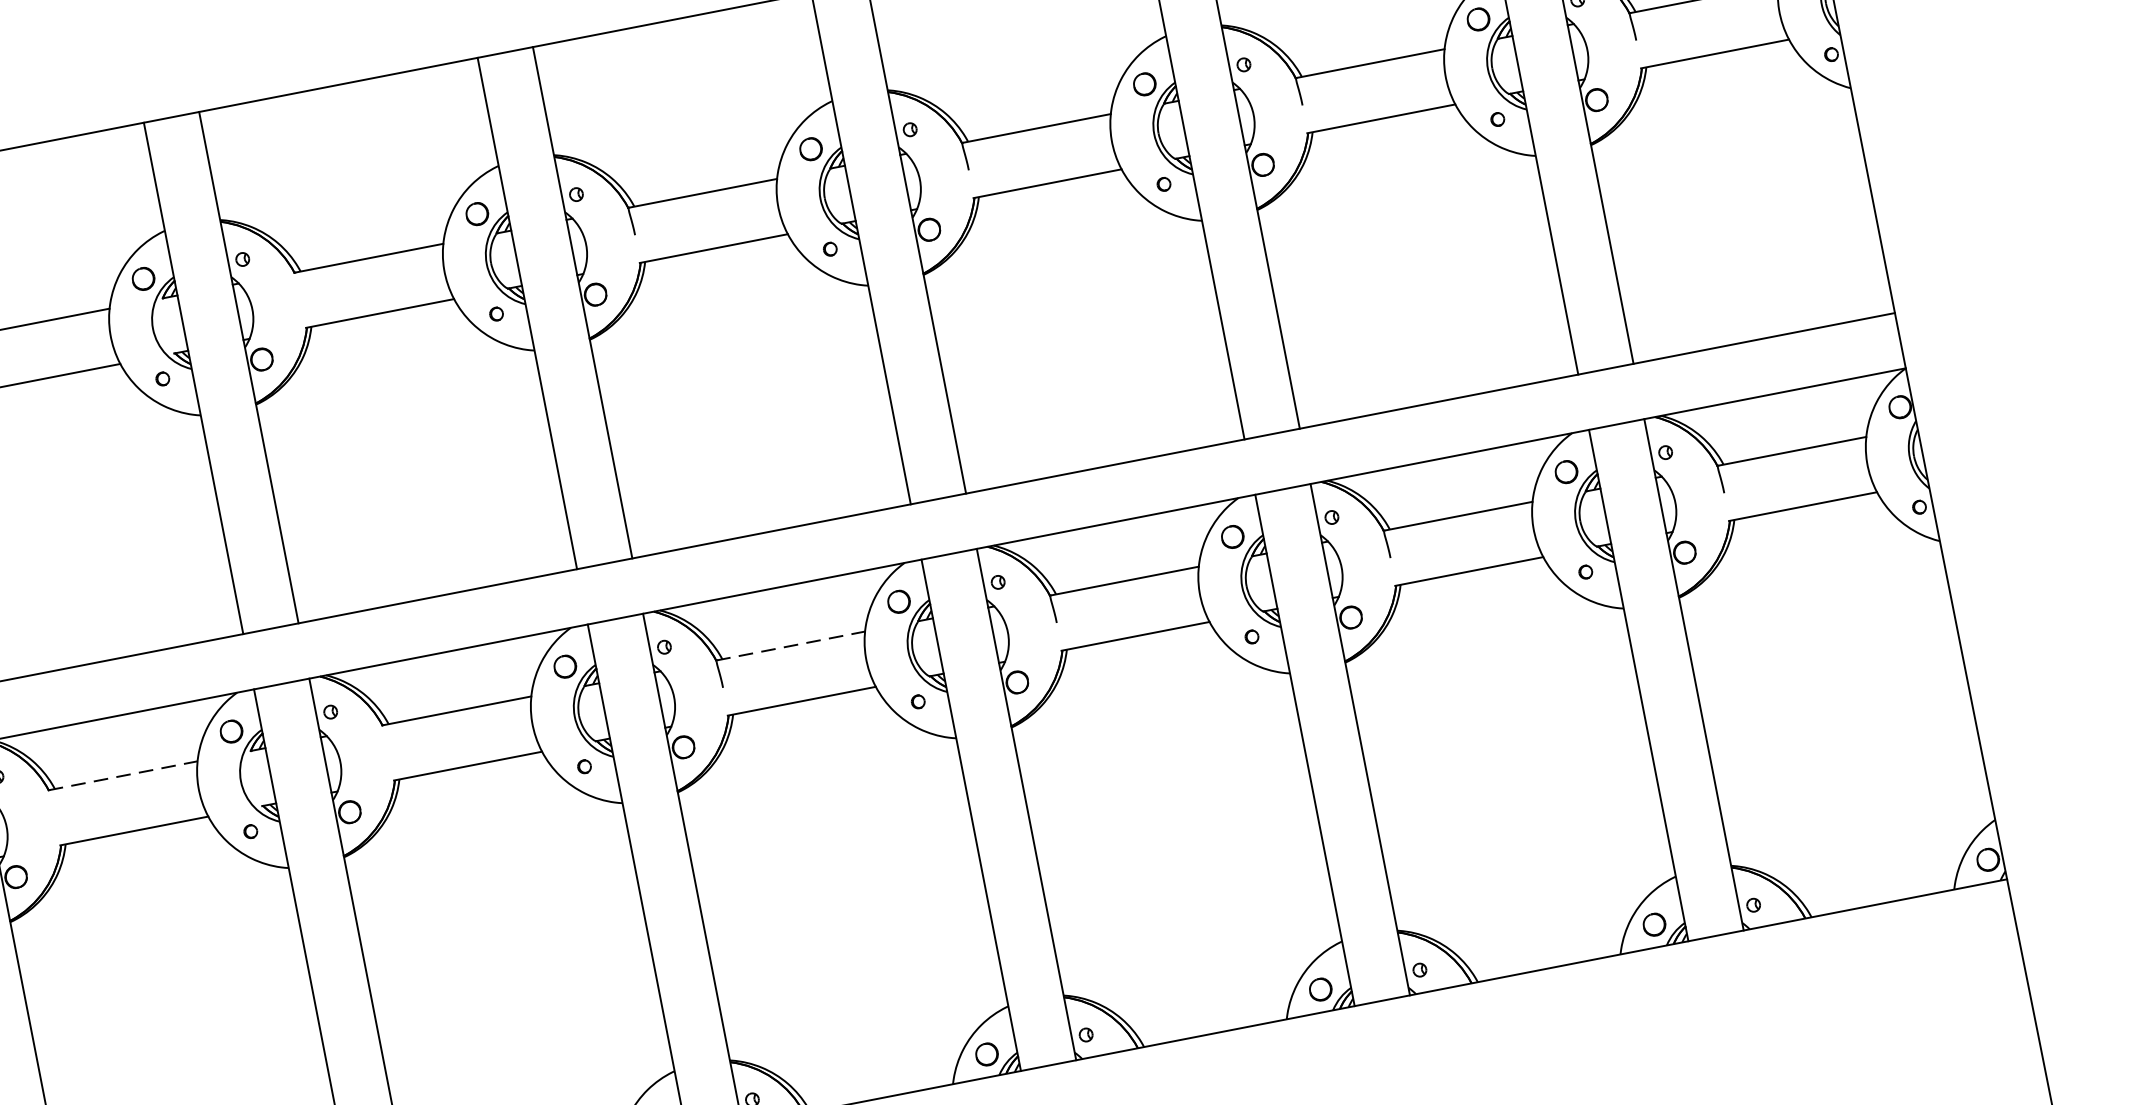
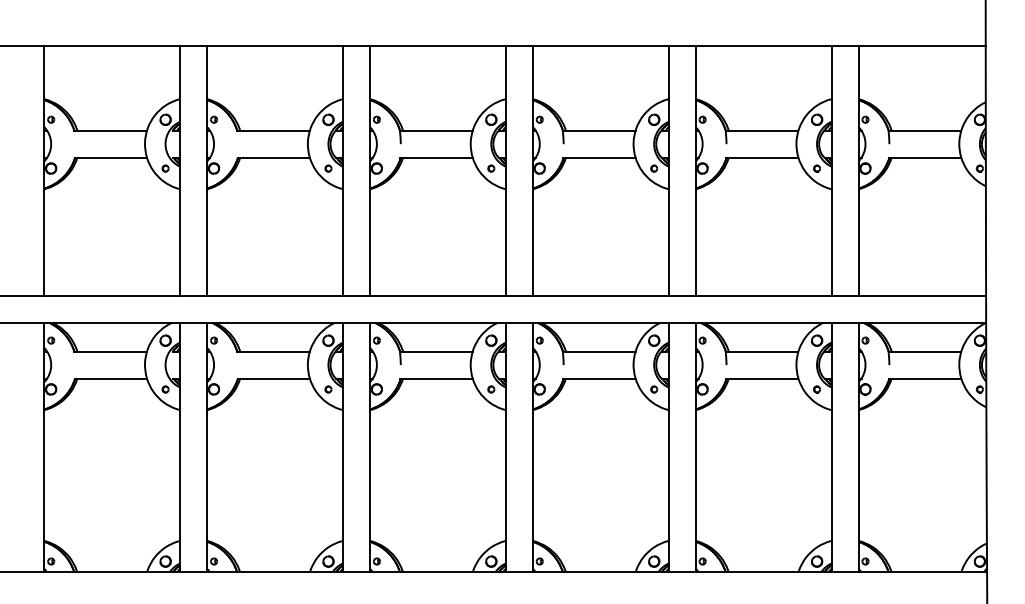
line: (790, 645) -> (436, 351), dashed -> solid
line: (124, 775) -> (111, 351), dashed -> solid

